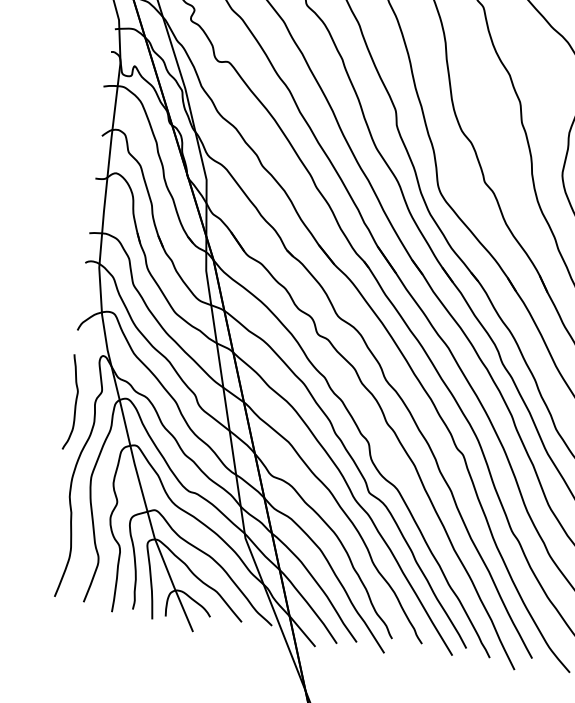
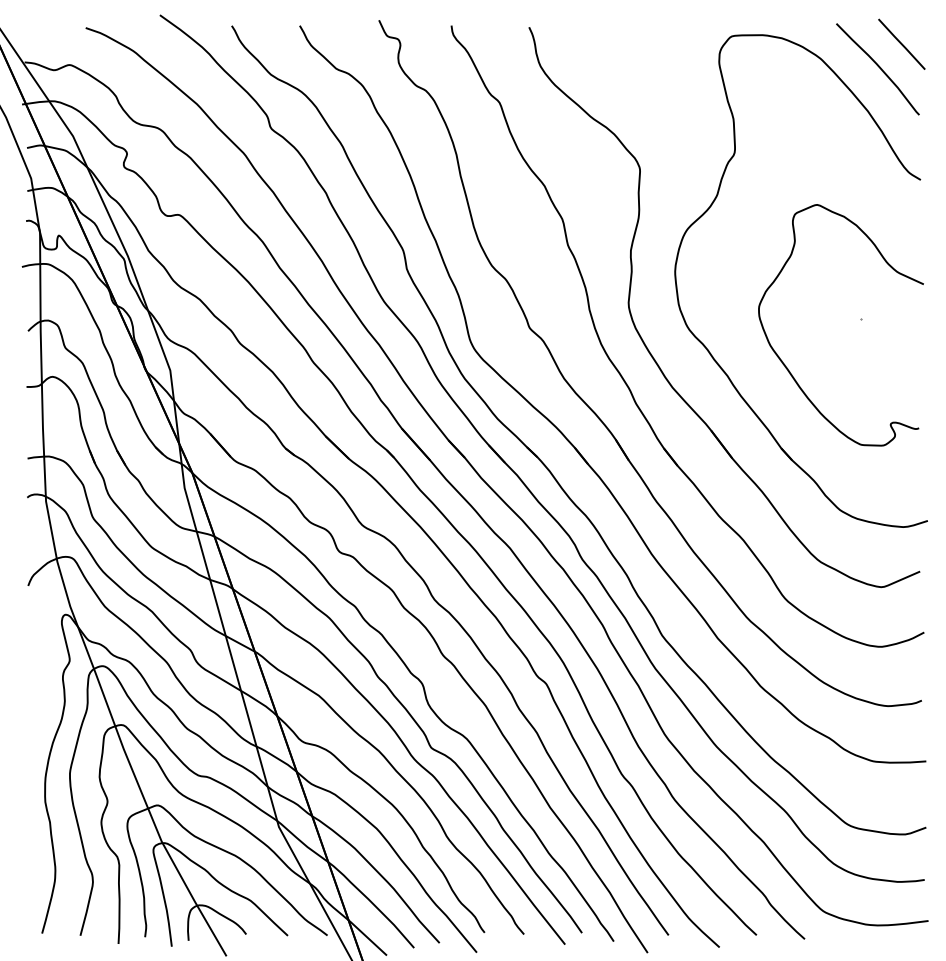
curve: (75, 402) -> (37, 679), removed

